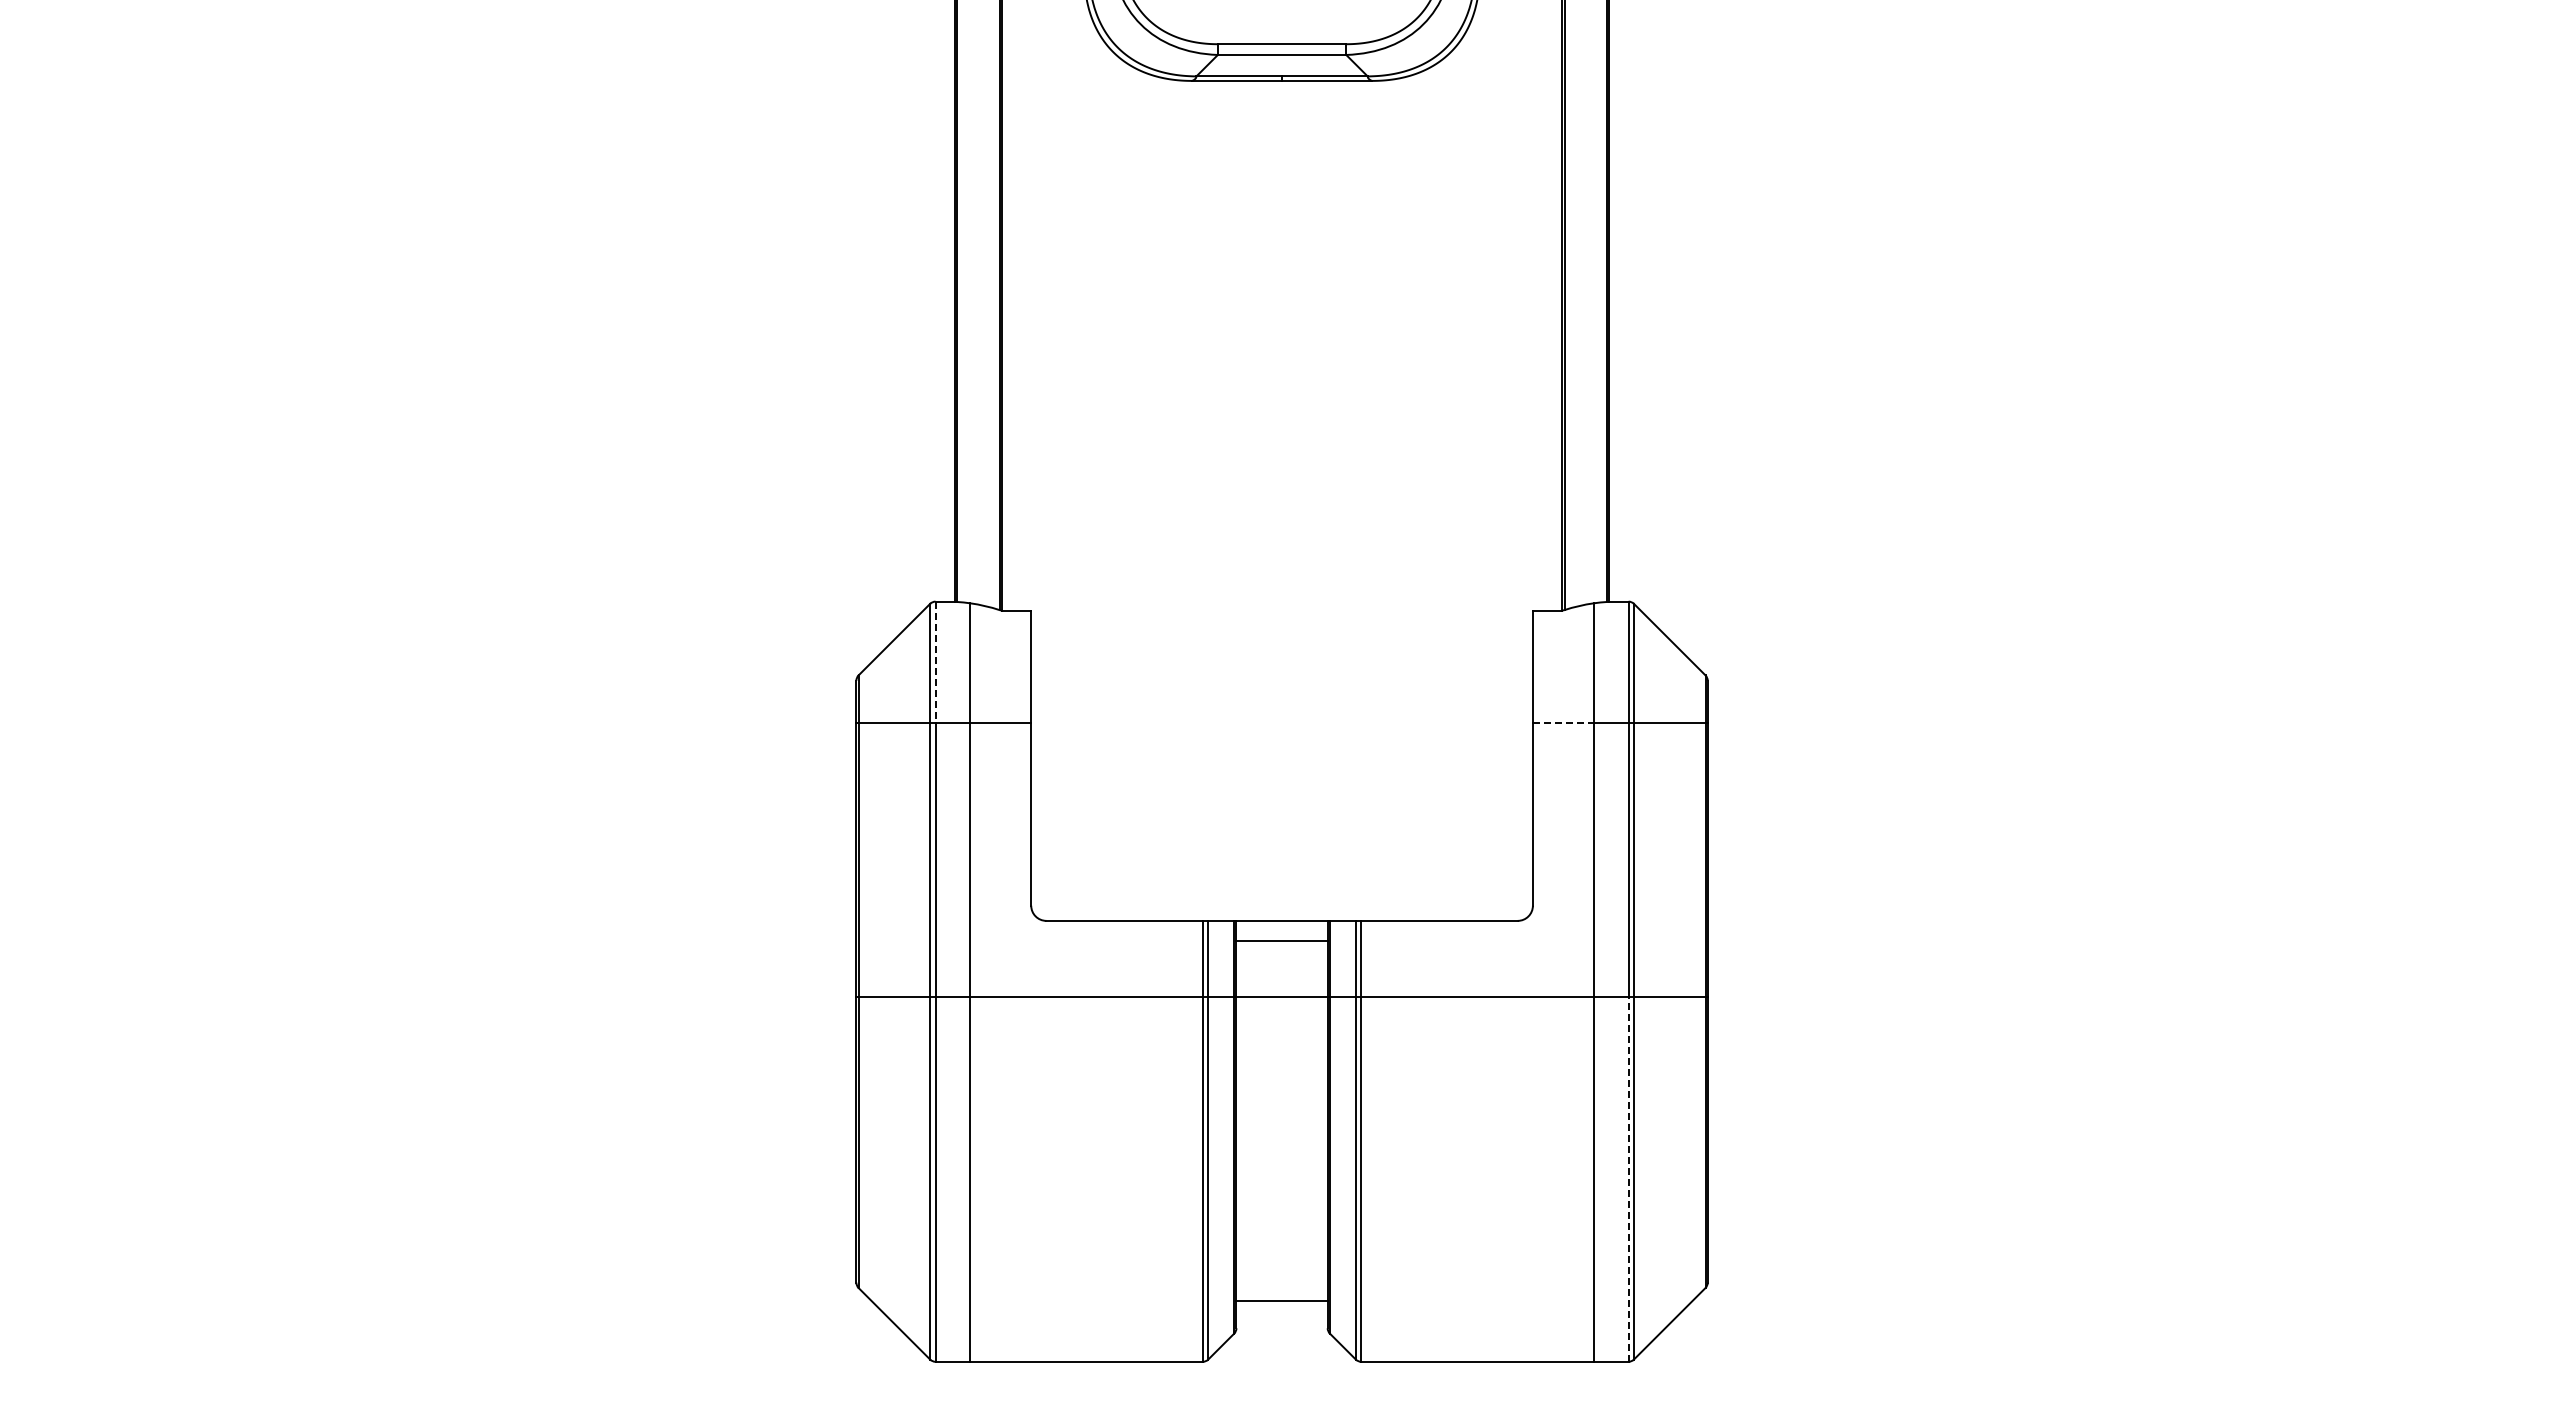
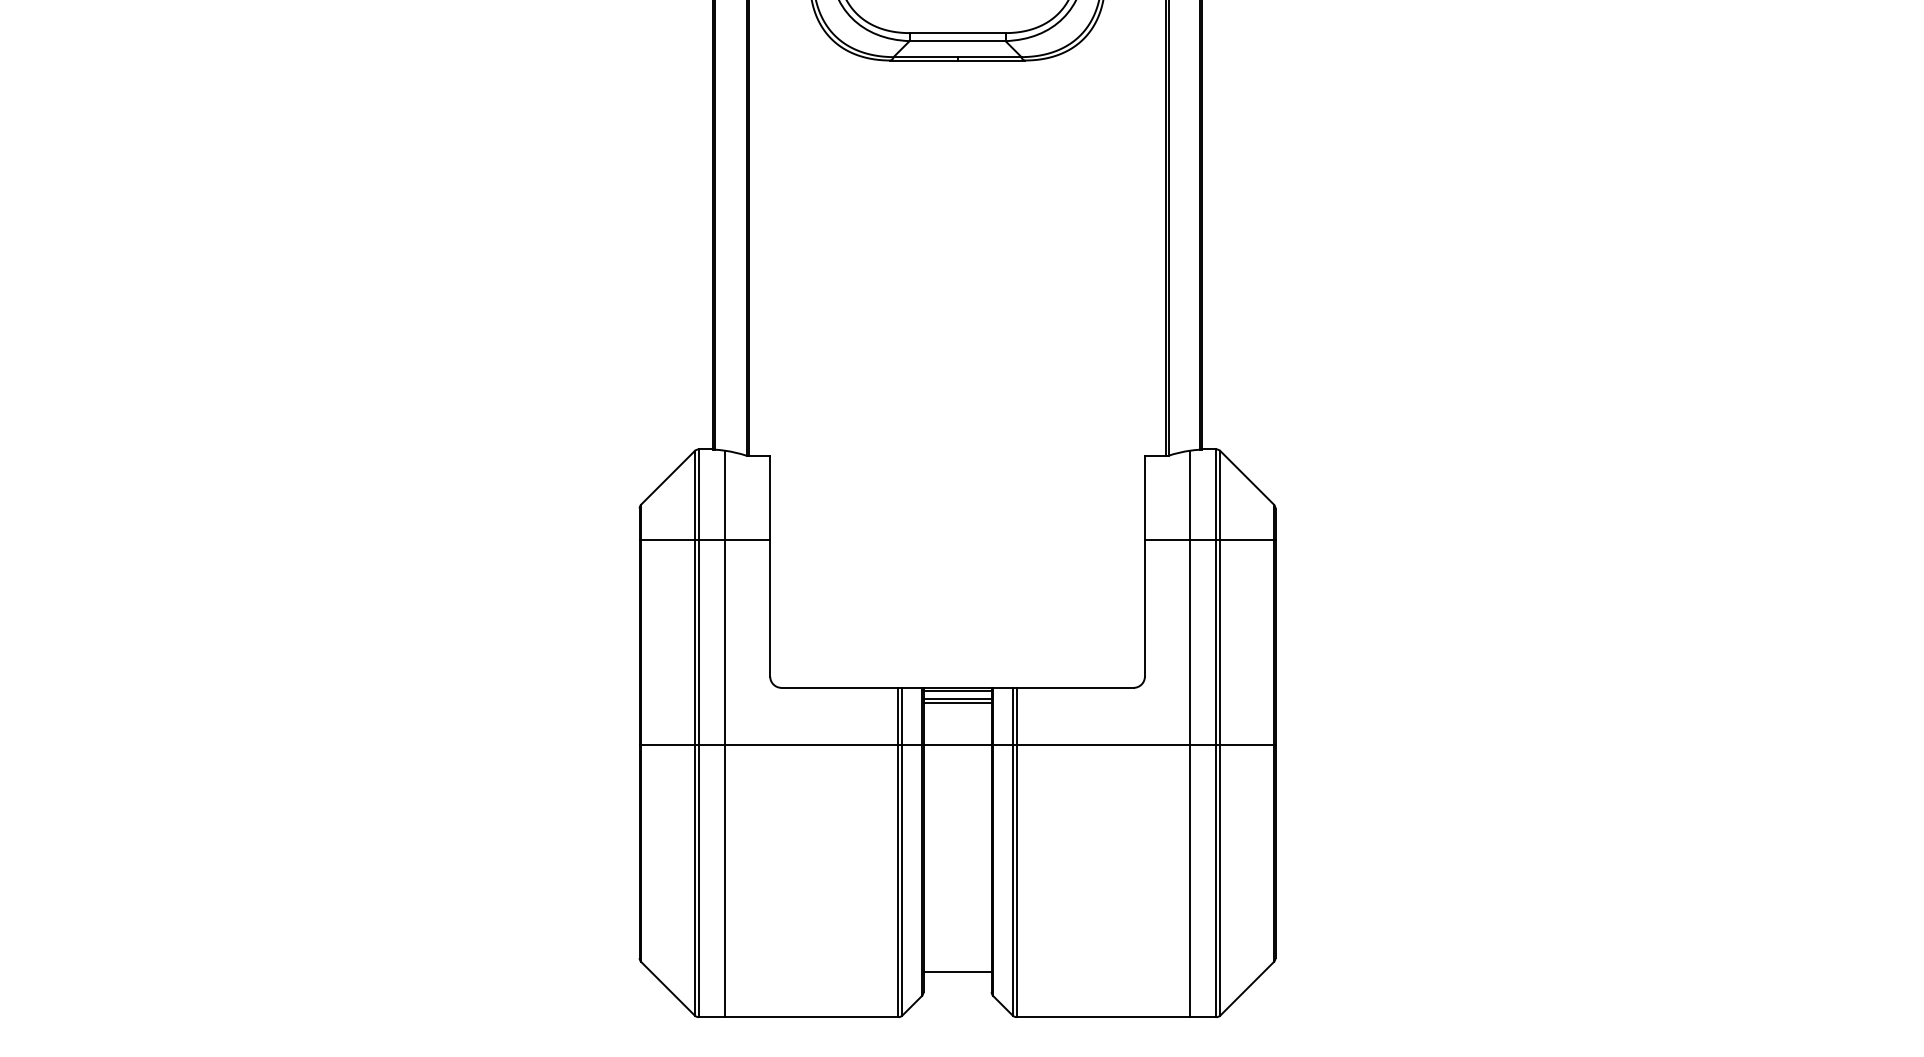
line: (935, 662) -> (698, 494), dashed -> solid
line: (1563, 723) -> (1167, 540), dashed -> solid
line: (1281, 925) -> (957, 691), added
line: (1281, 936) -> (957, 699), added
line: (1628, 1178) -> (1216, 880), dashed -> solid

